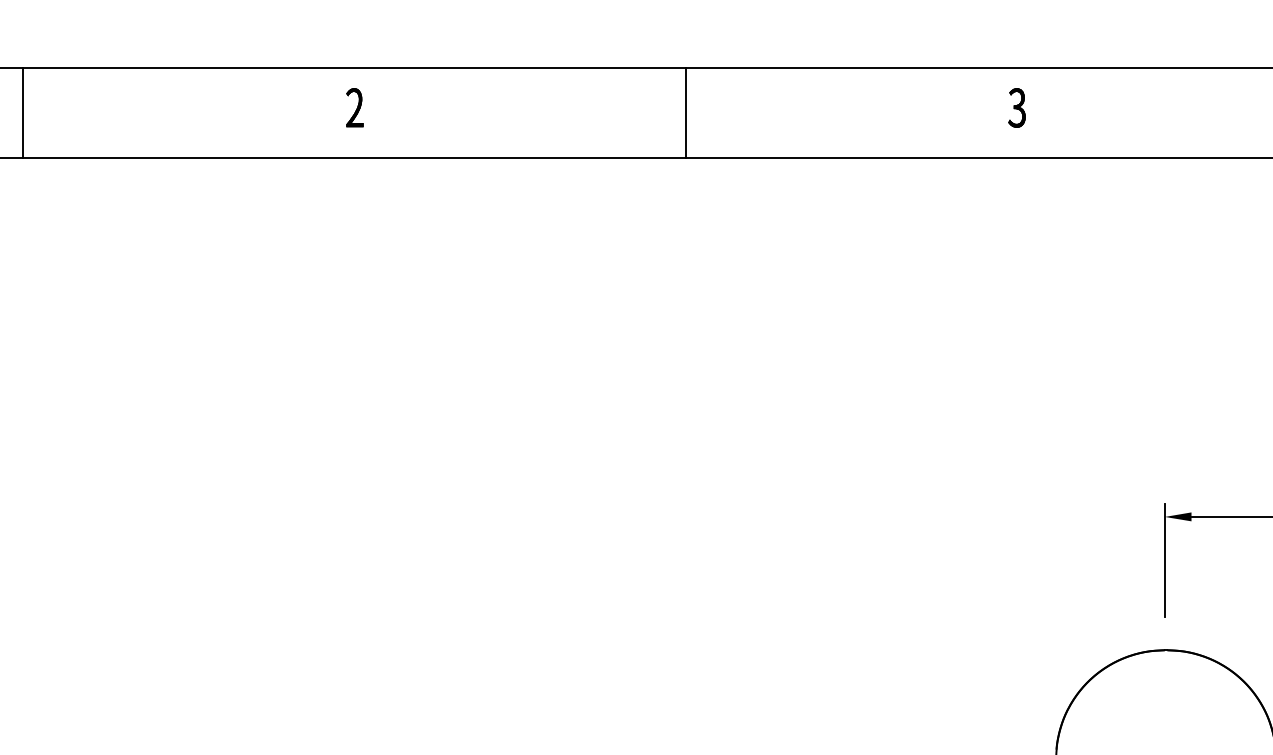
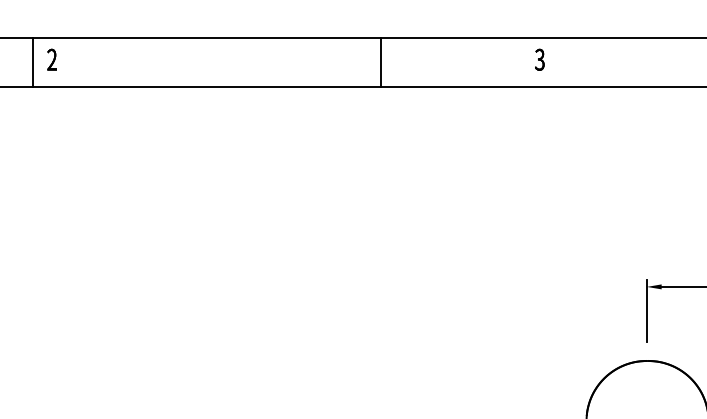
text: (353, 107) -> (51, 59), moved
text: (1016, 107) -> (539, 59), moved
line: (24, 112) -> (33, 62), moved

